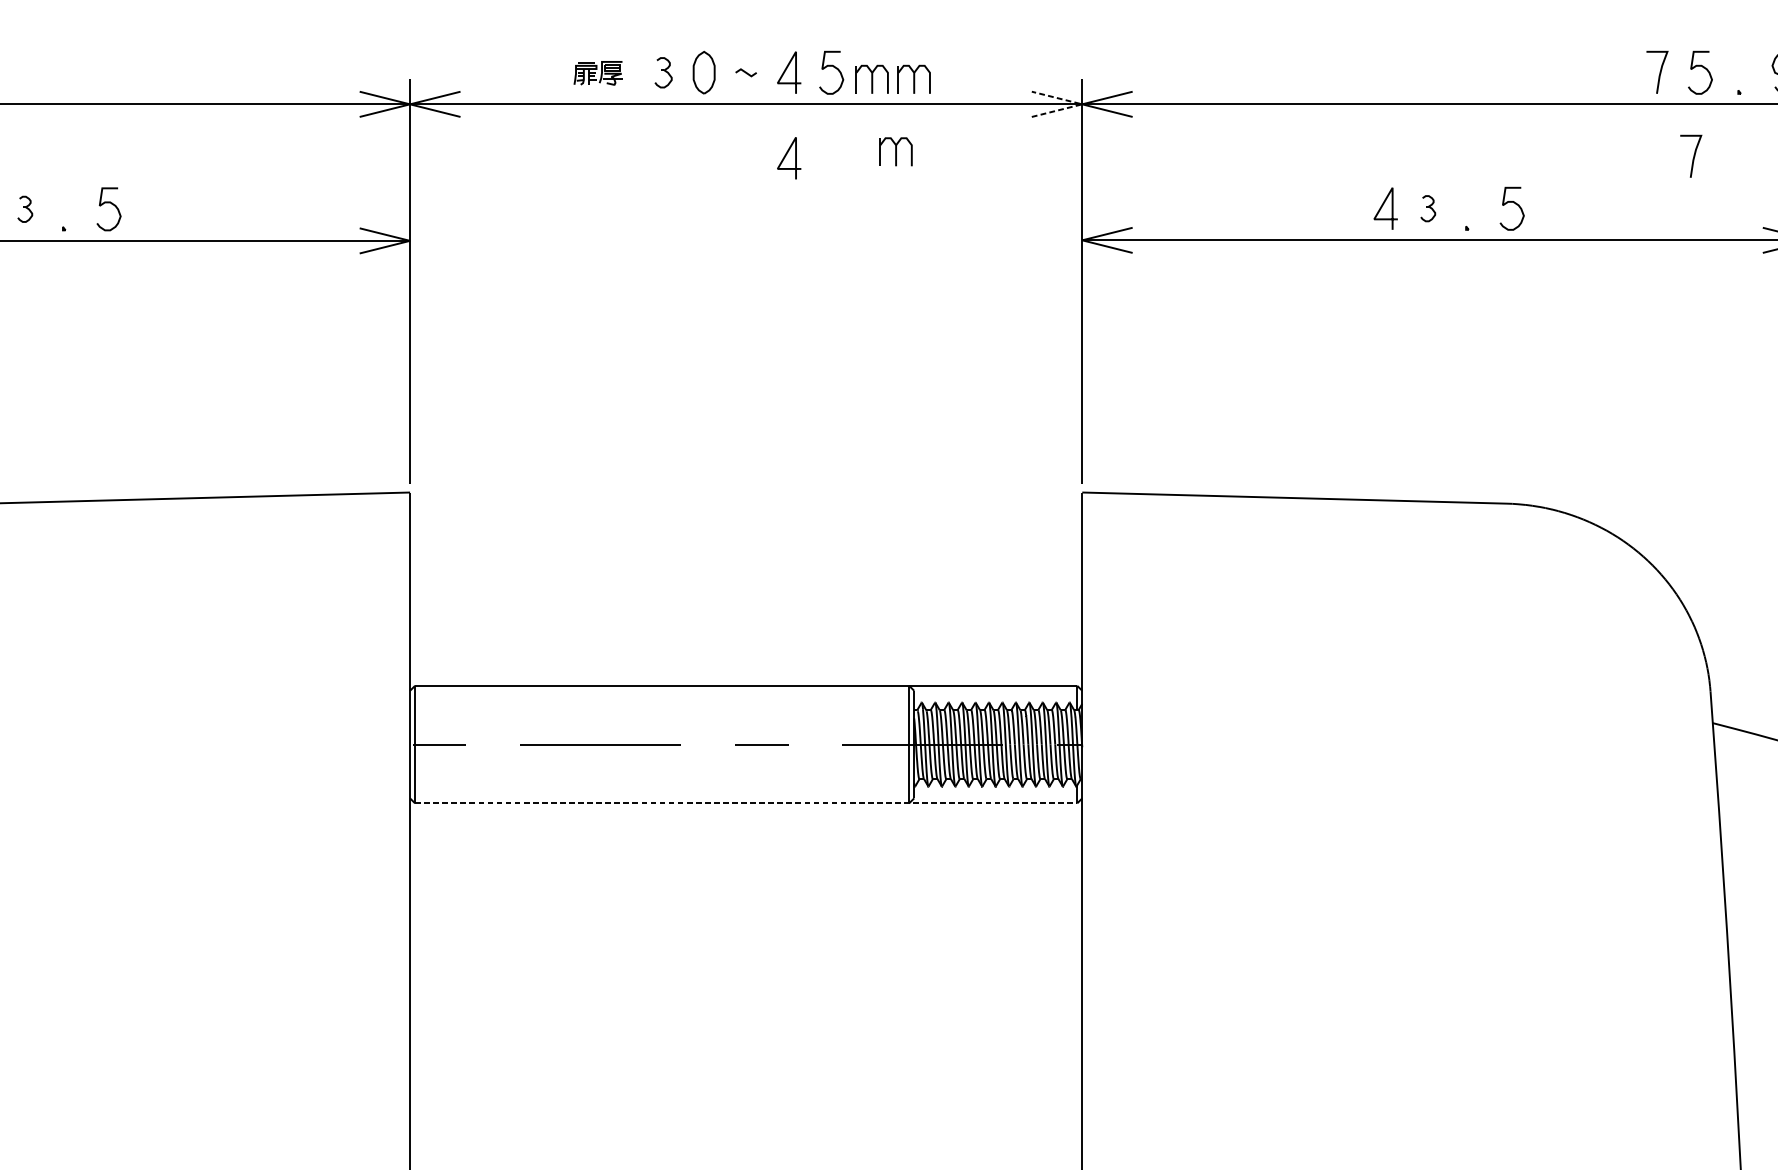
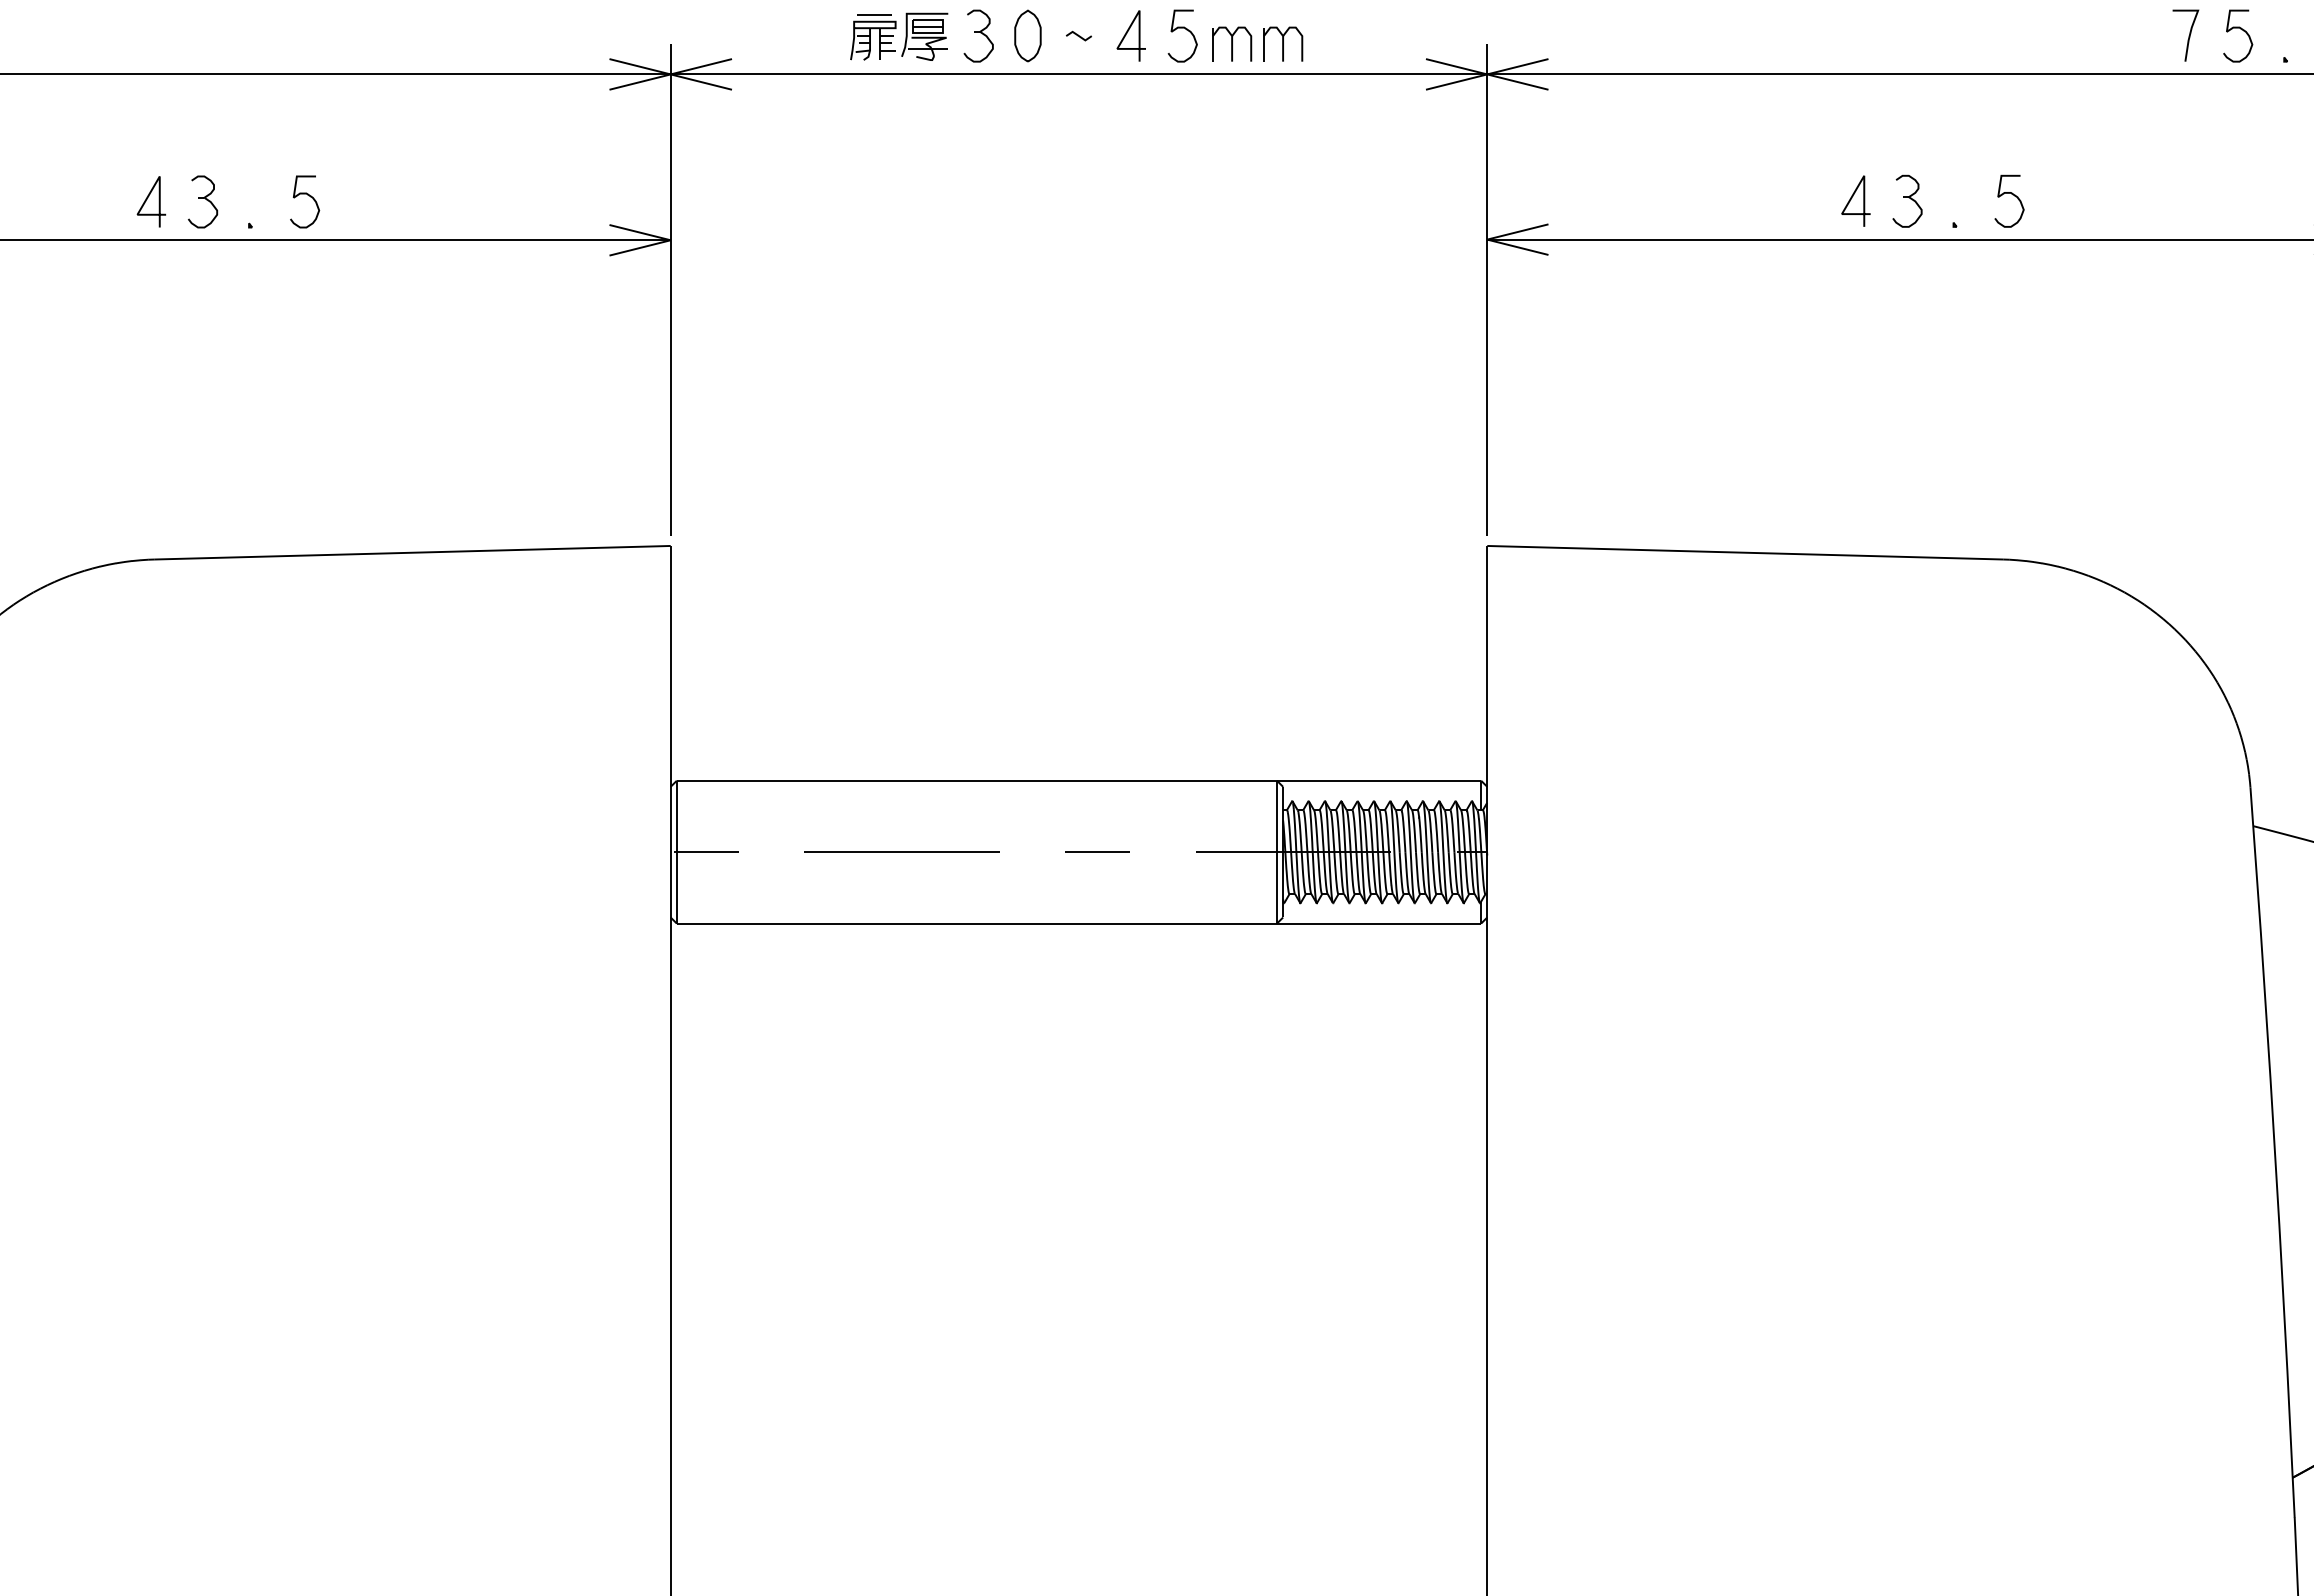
part: (663, 72) -> (978, 35), size x1.43
part: (598, 73) -> (899, 36), size x1.67
line: (1082, 104) -> (1487, 74), dashed -> solid
part: (896, 151) -> (1261, 131), removed
line: (786, 156) -> (1127, 137), removed
curve: (1693, 156) -> (2229, 137), removed
part: (25, 208) -> (203, 201), size x1.67
part: (1428, 208) -> (1907, 200), size x1.67
line: (746, 803) -> (1079, 923), dashed -> solid

